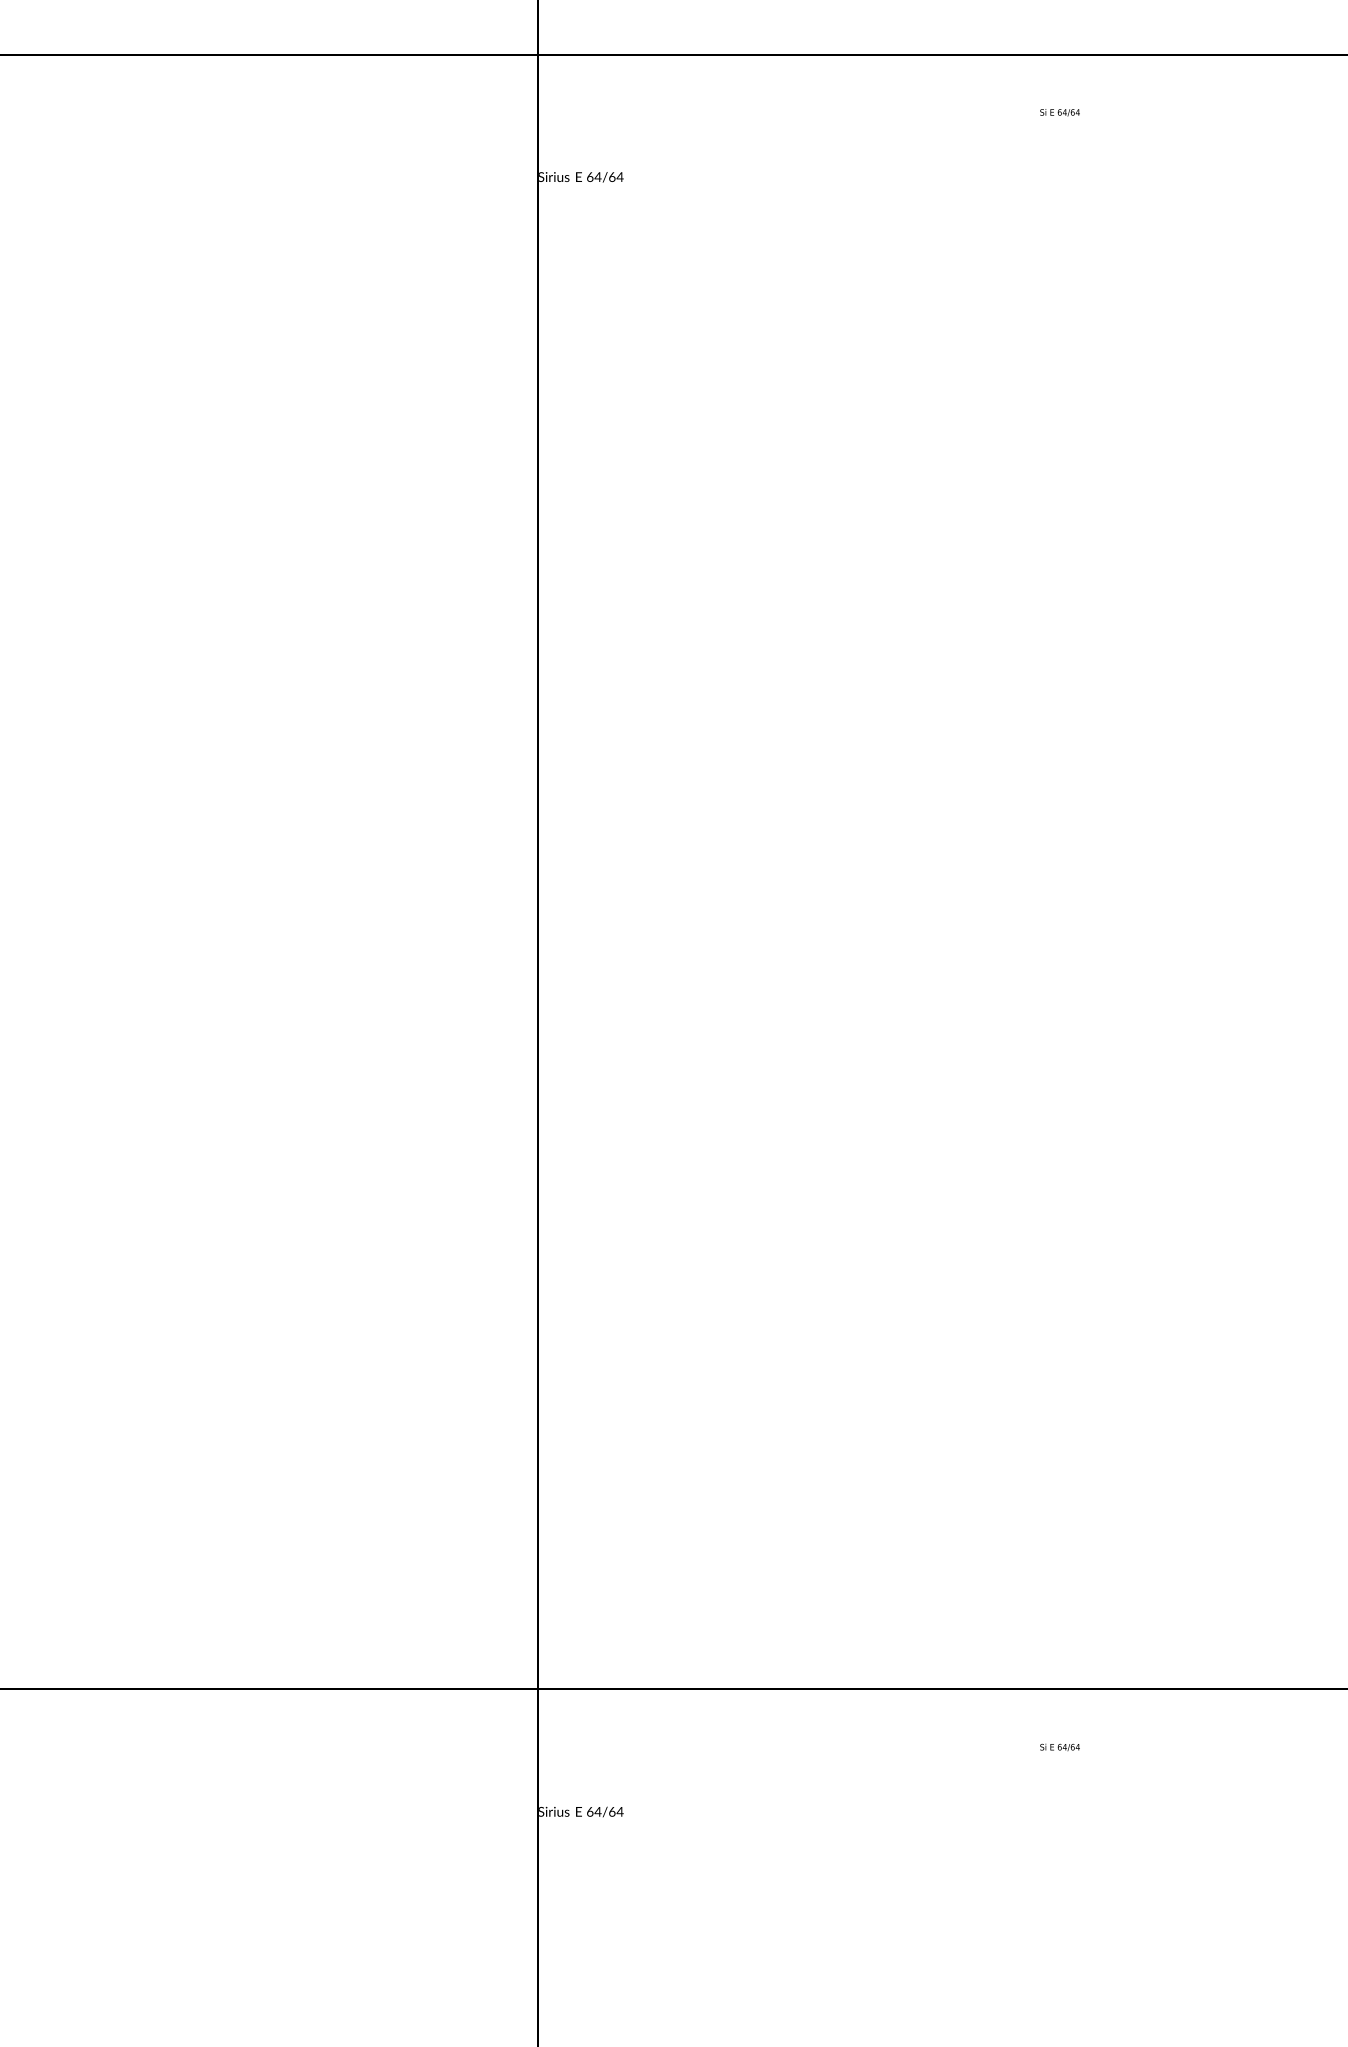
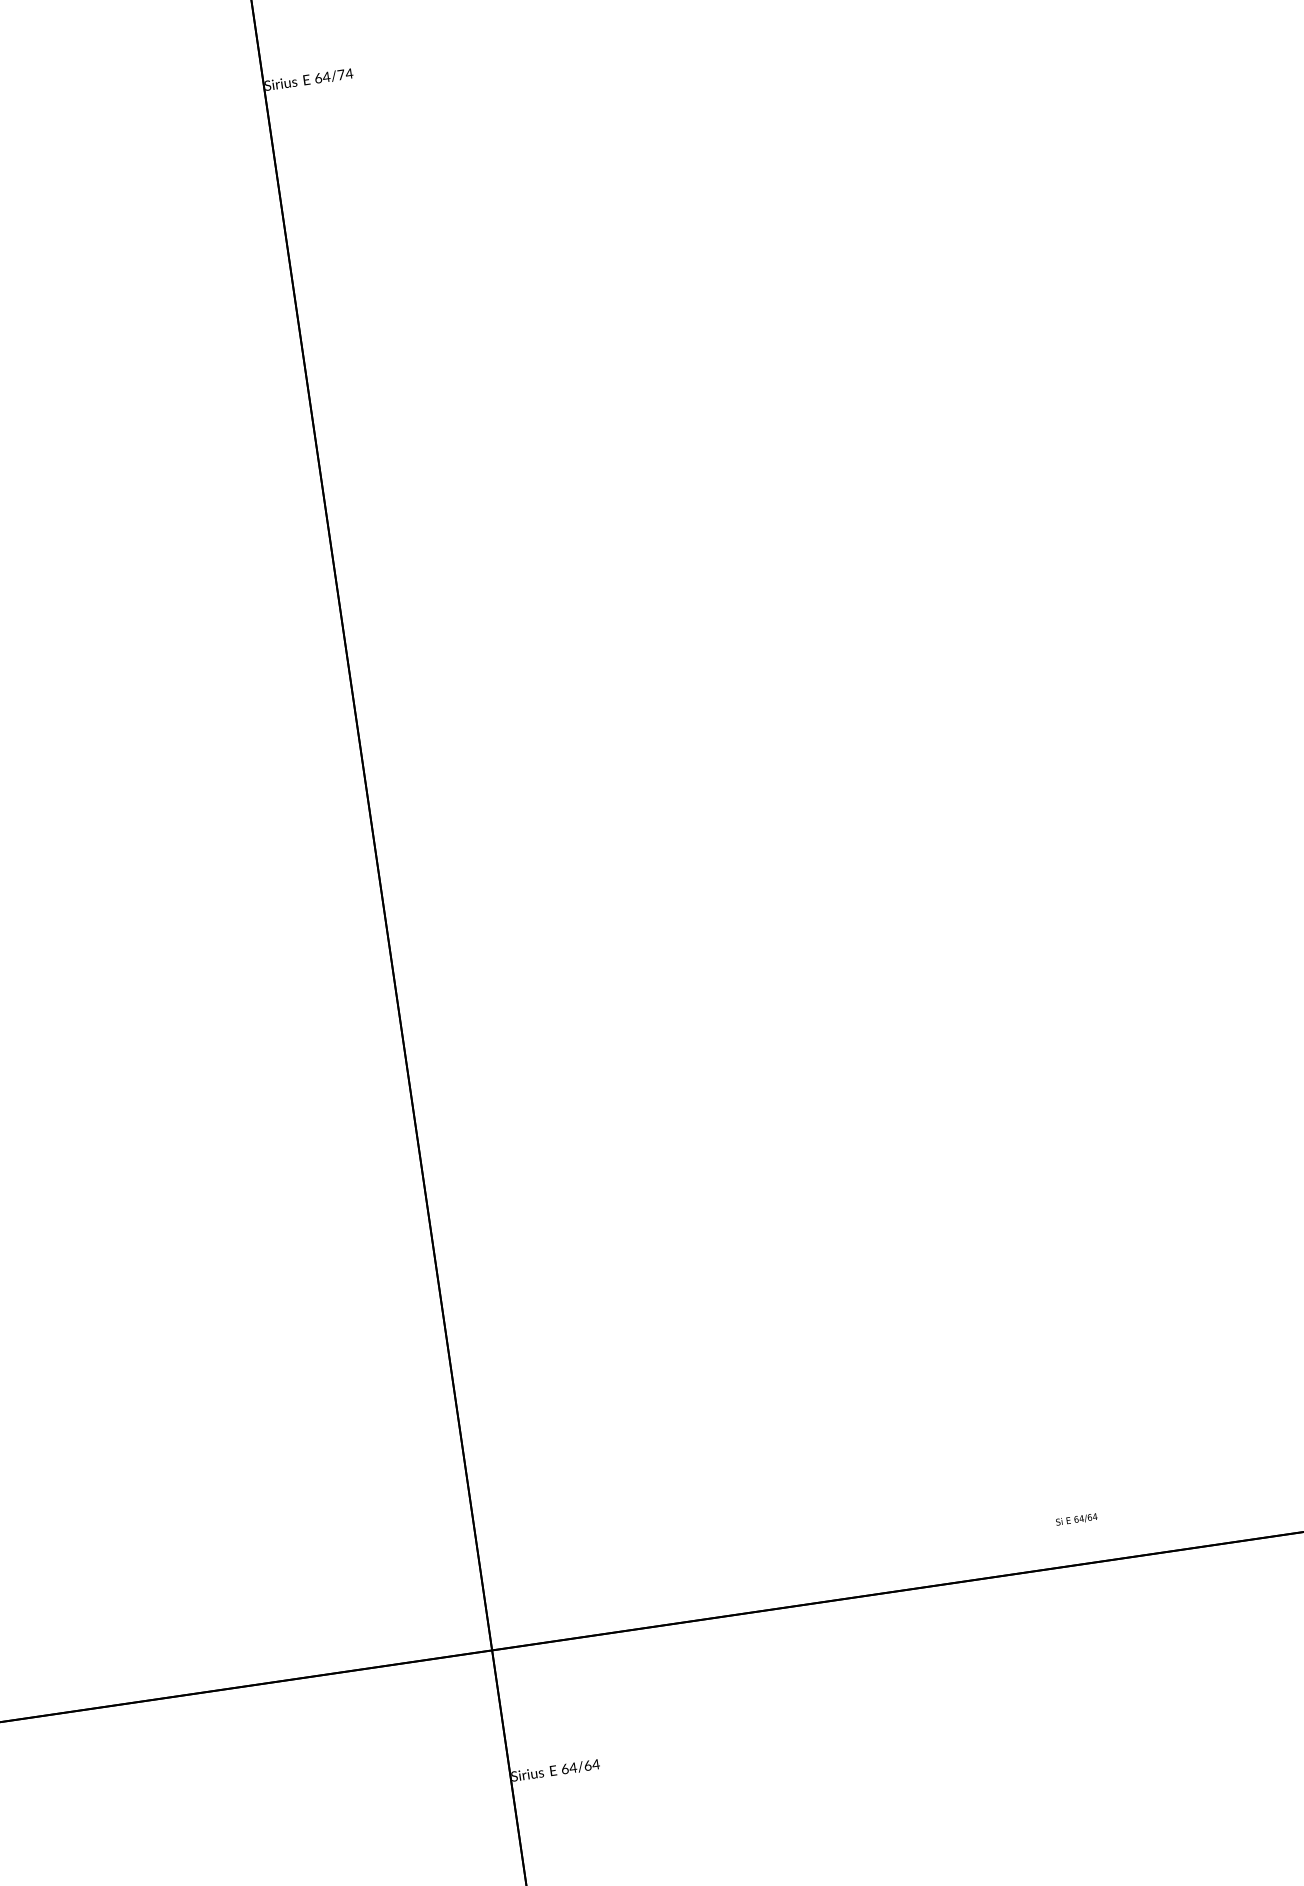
text: (612, 176) -> (341, 74), 64/64 -> 64/74
text: (1059, 1747) -> (1076, 1519), moved

